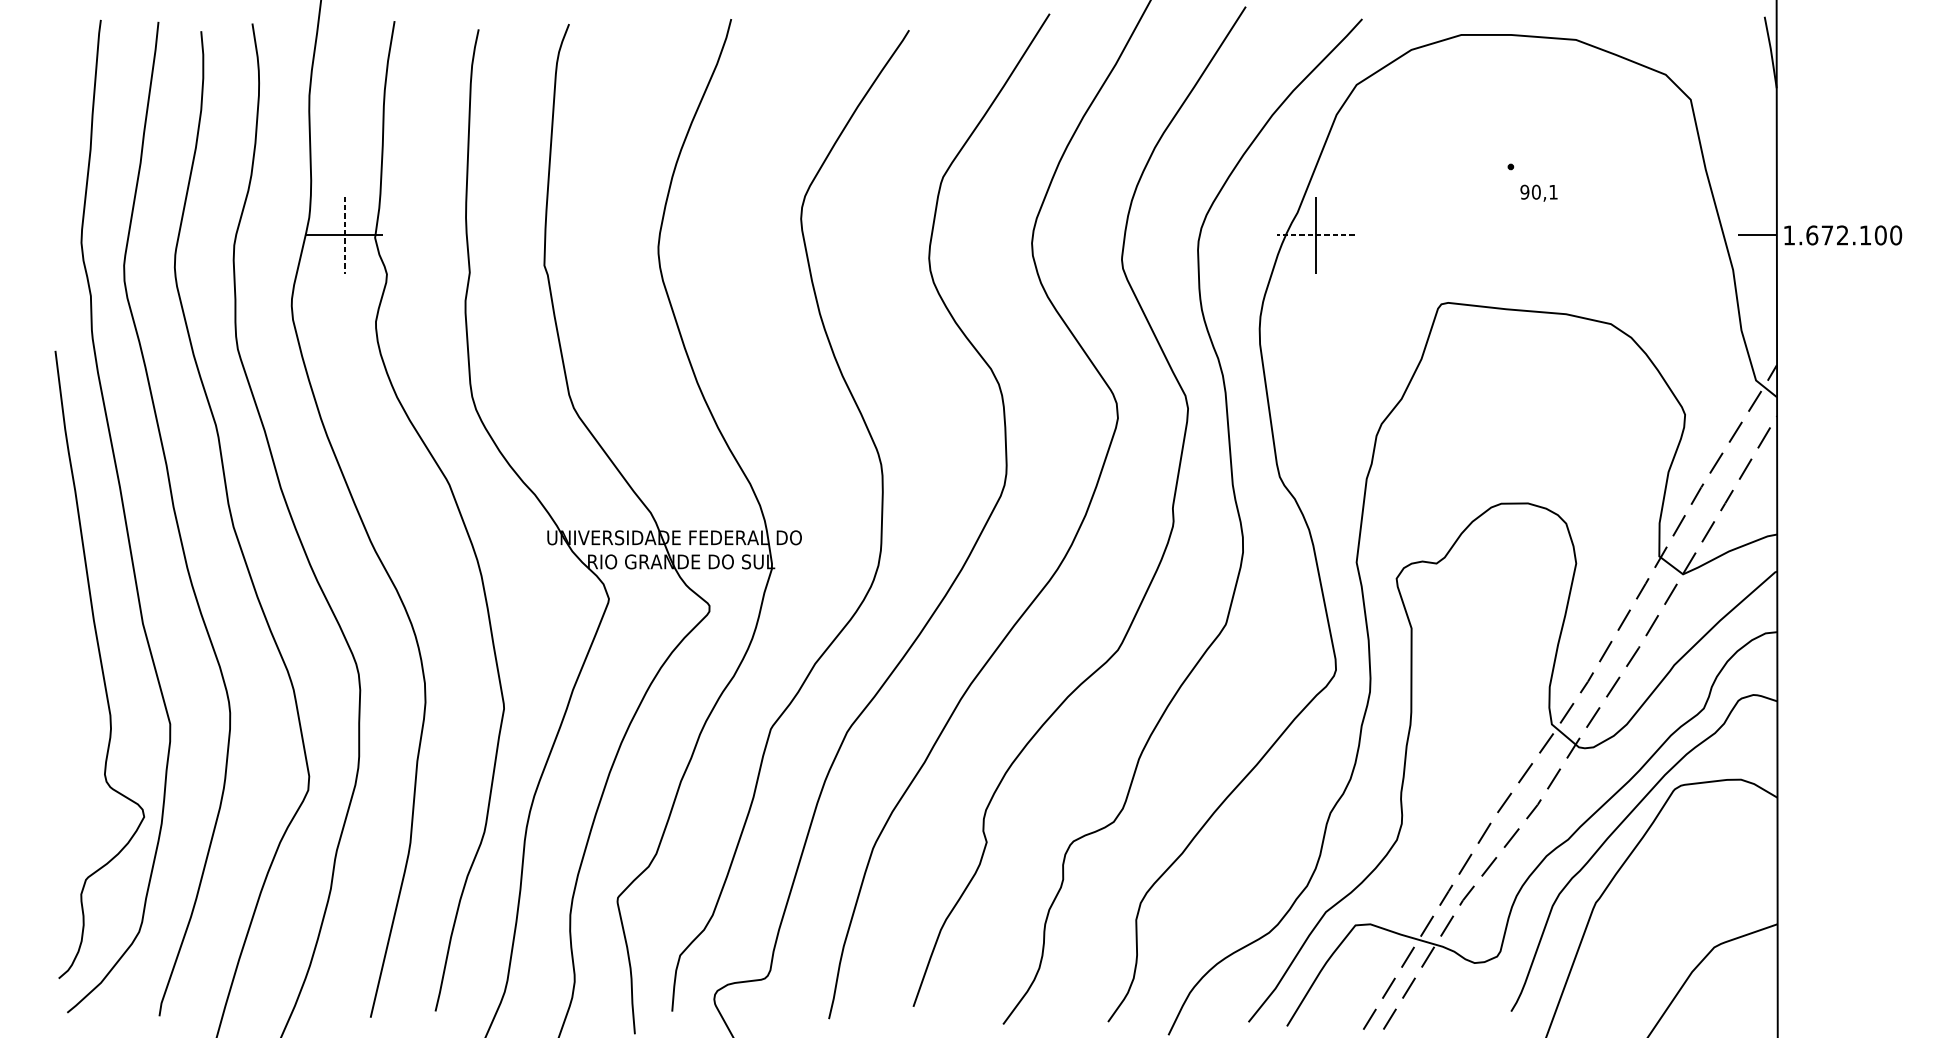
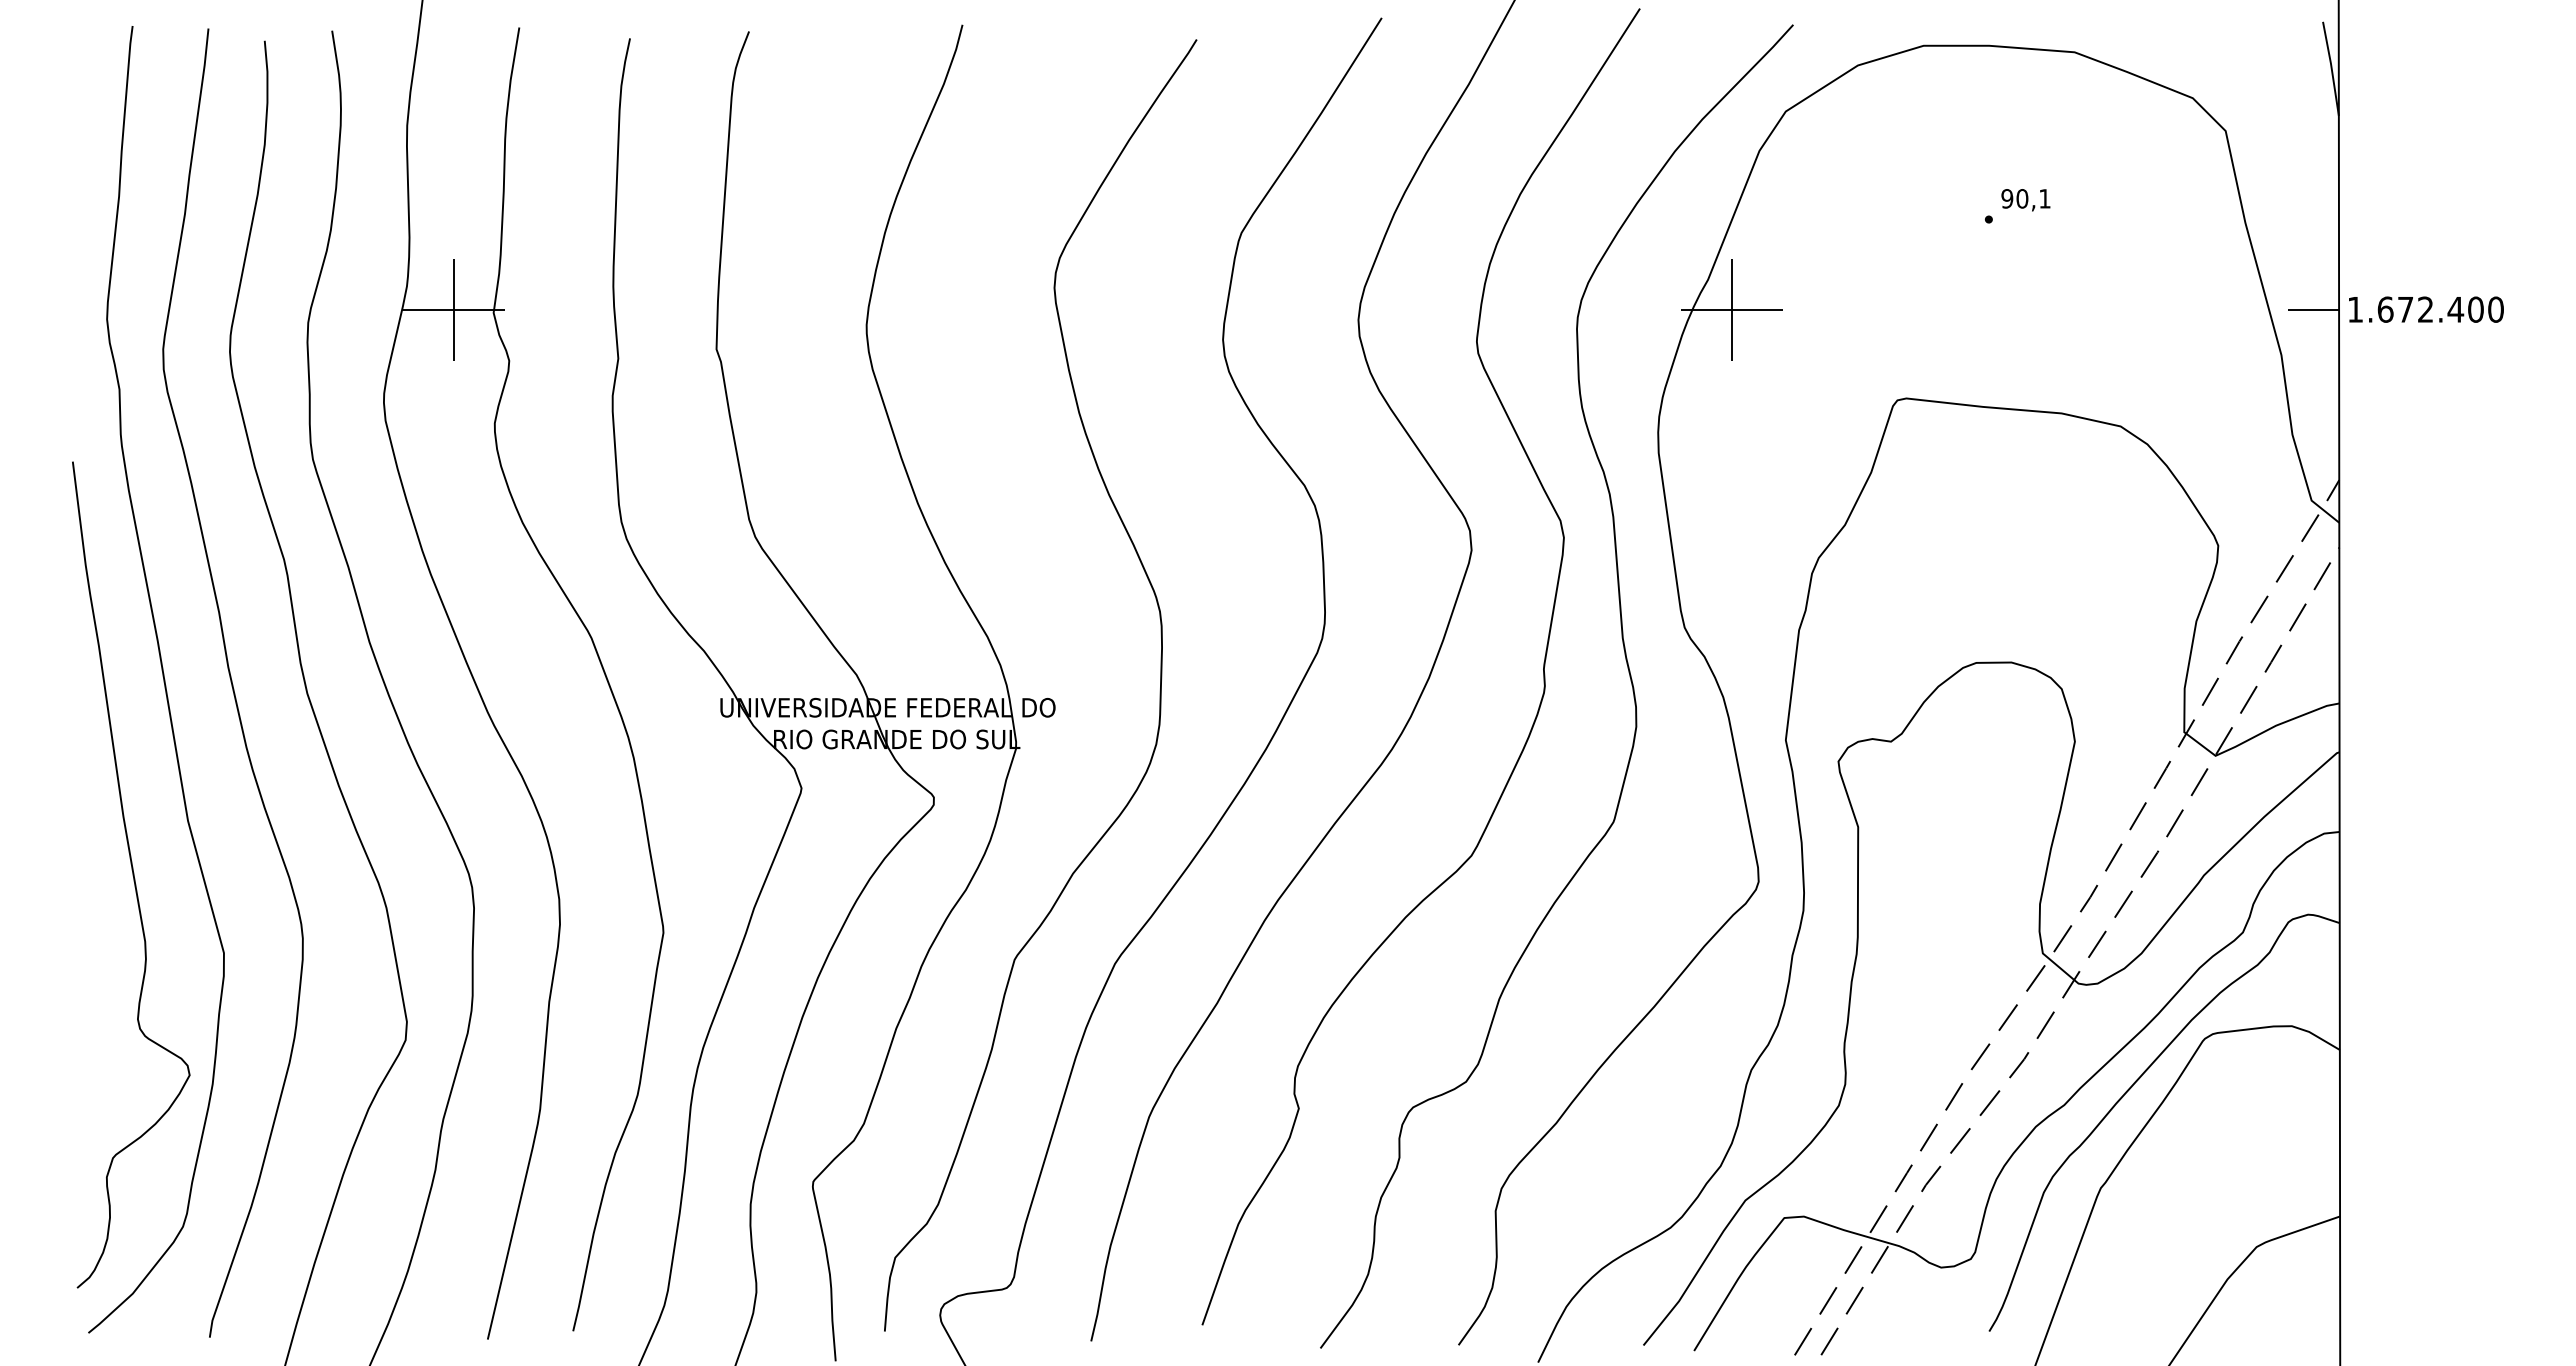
text: (1538, 193) -> (2025, 200), moved
line: (1315, 235) -> (1731, 309), dashed -> solid
text: (1865, 235) -> (2455, 309), 1.672.100 -> 1.672.400
line: (344, 236) -> (453, 310), dashed -> solid

